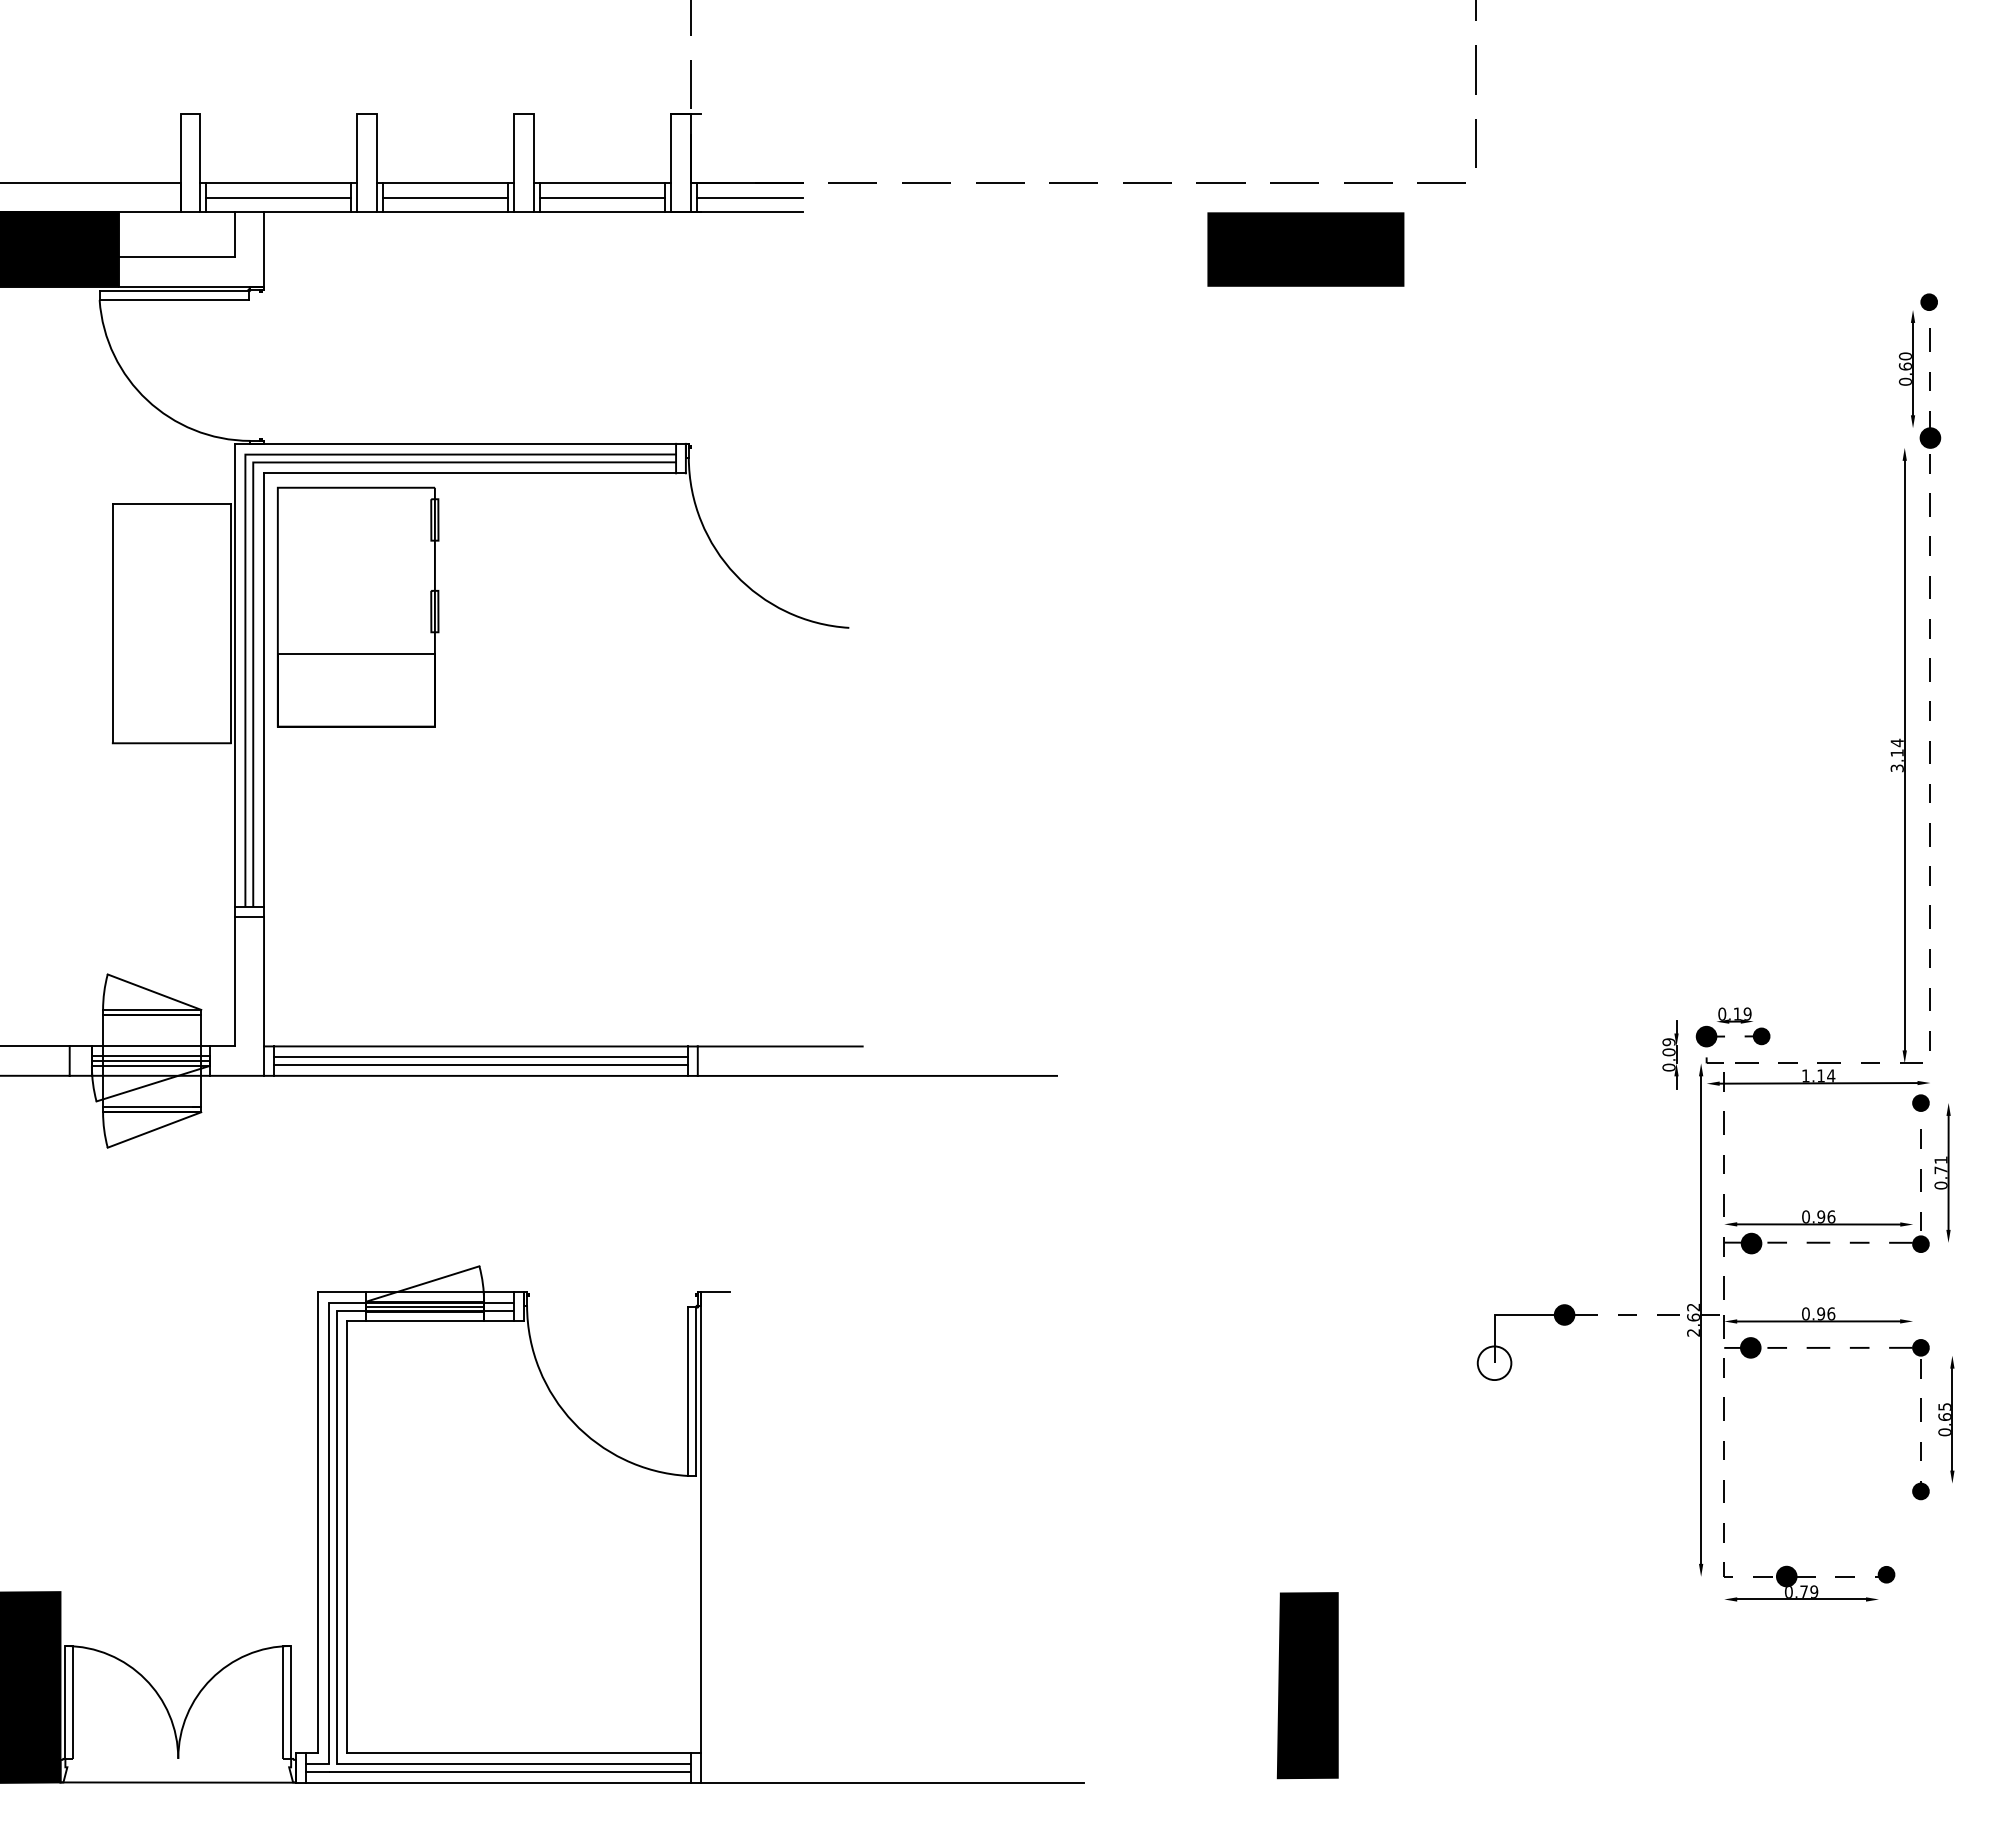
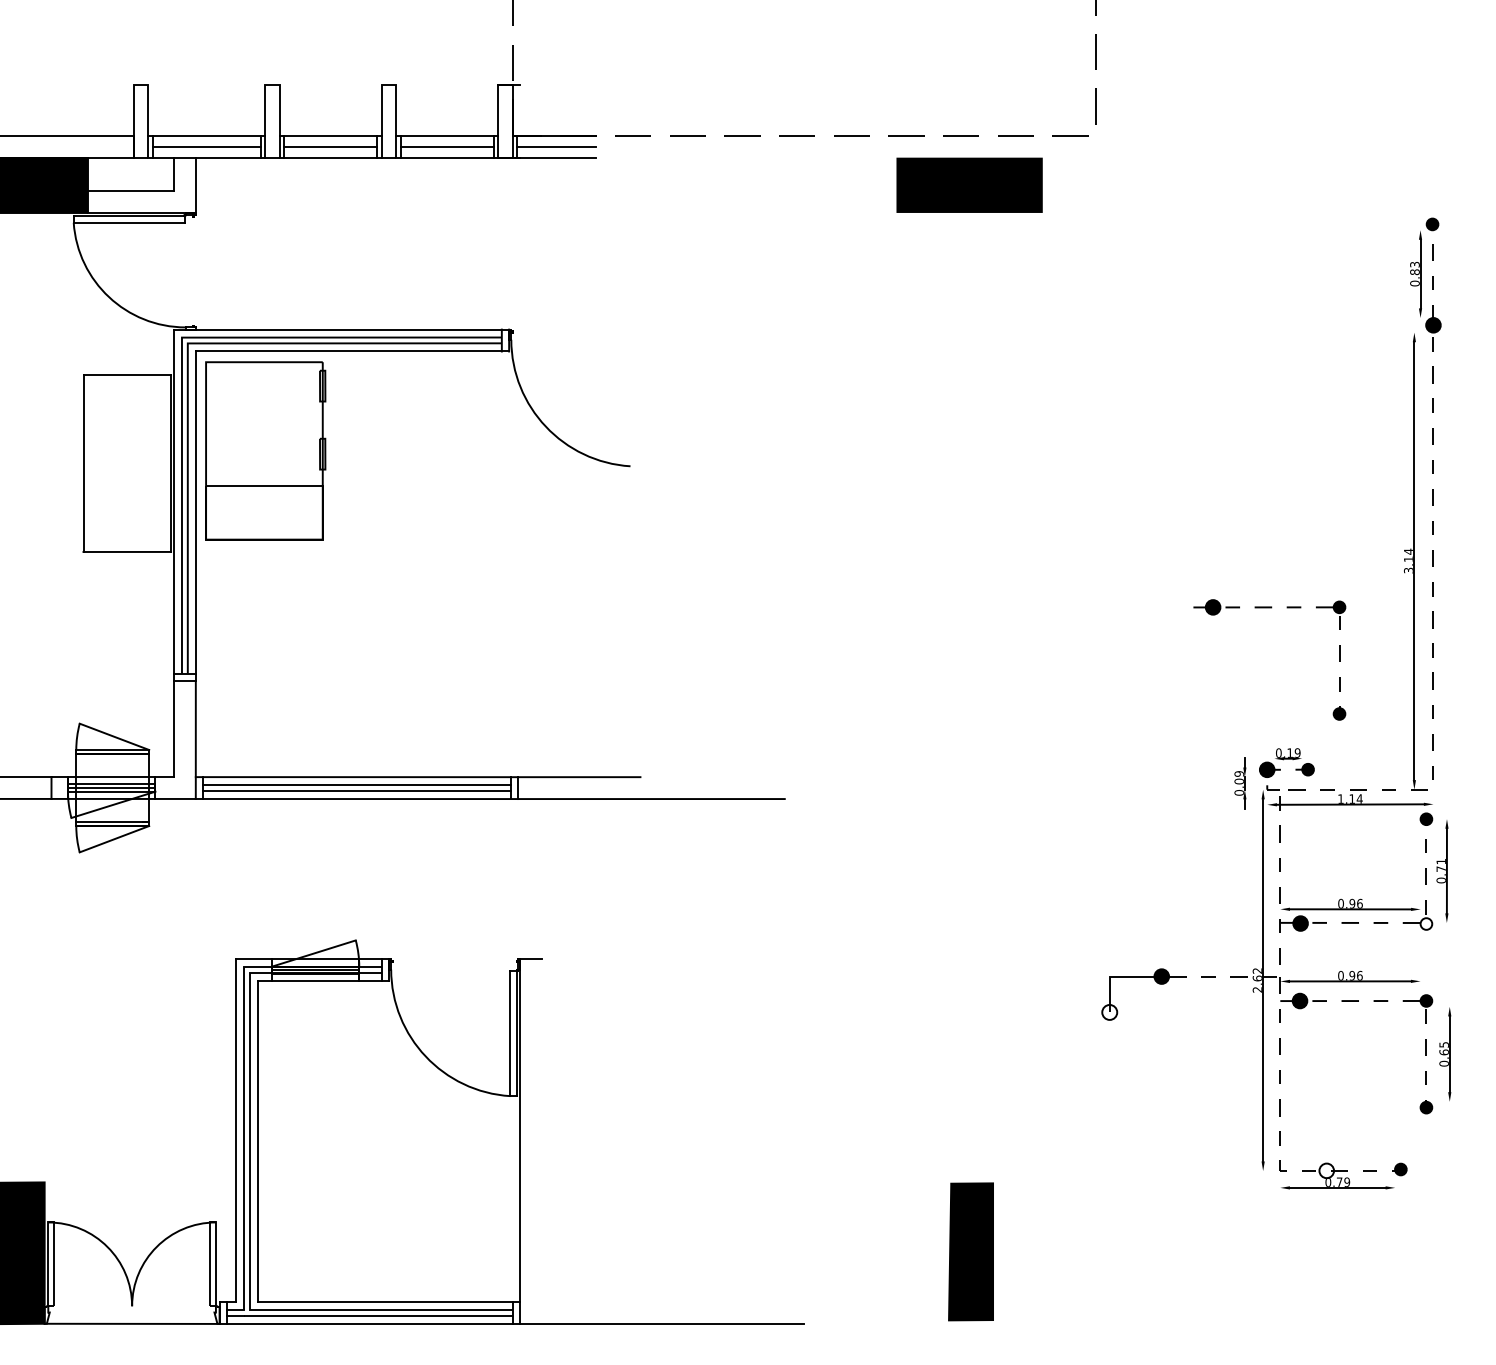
text: (1905, 361) -> (1414, 268), 0.60 -> 0.83
part: (1709, 818) -> (1269, 607), added
fill: (1920, 1244) -> (1426, 924), removed
circle: (1494, 1363) -> (1109, 1012), size x0.6
fill: (1786, 1576) -> (1326, 1170), removed

